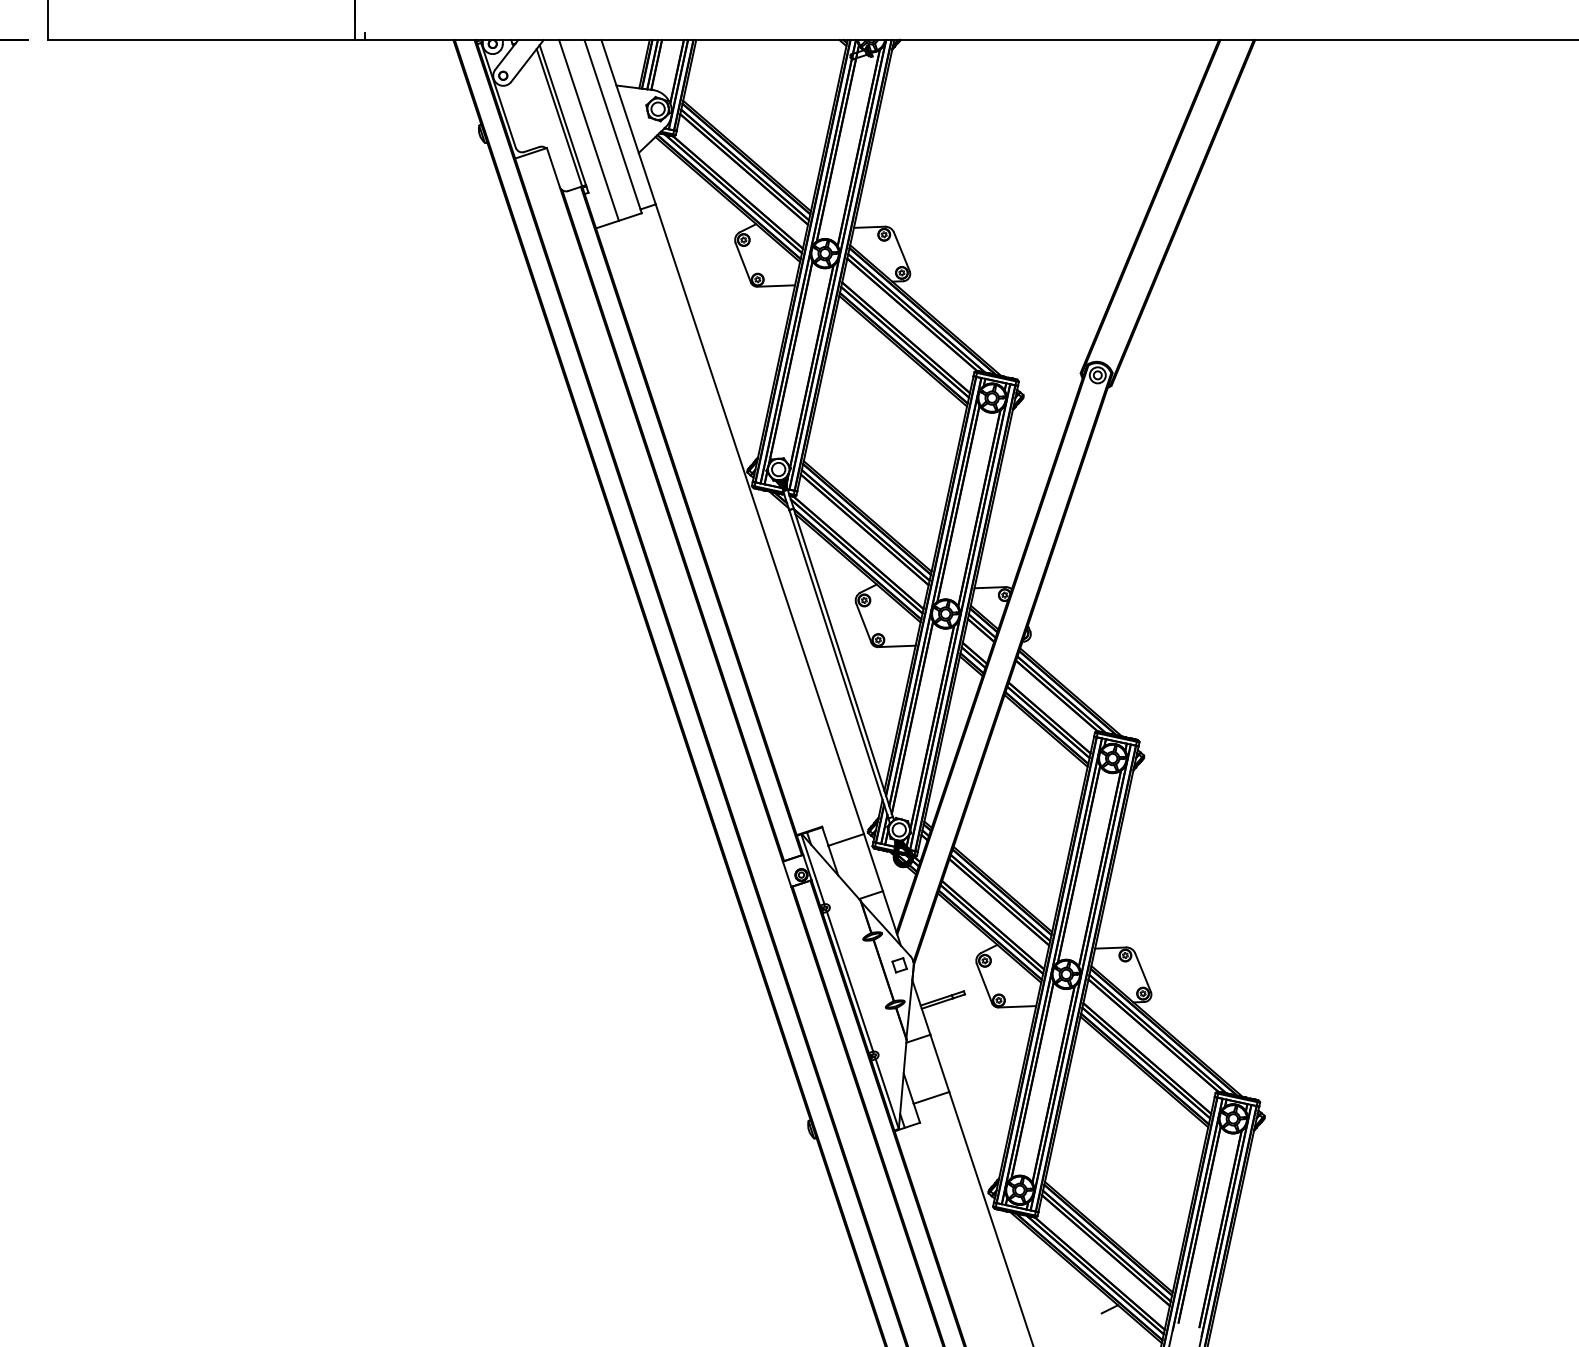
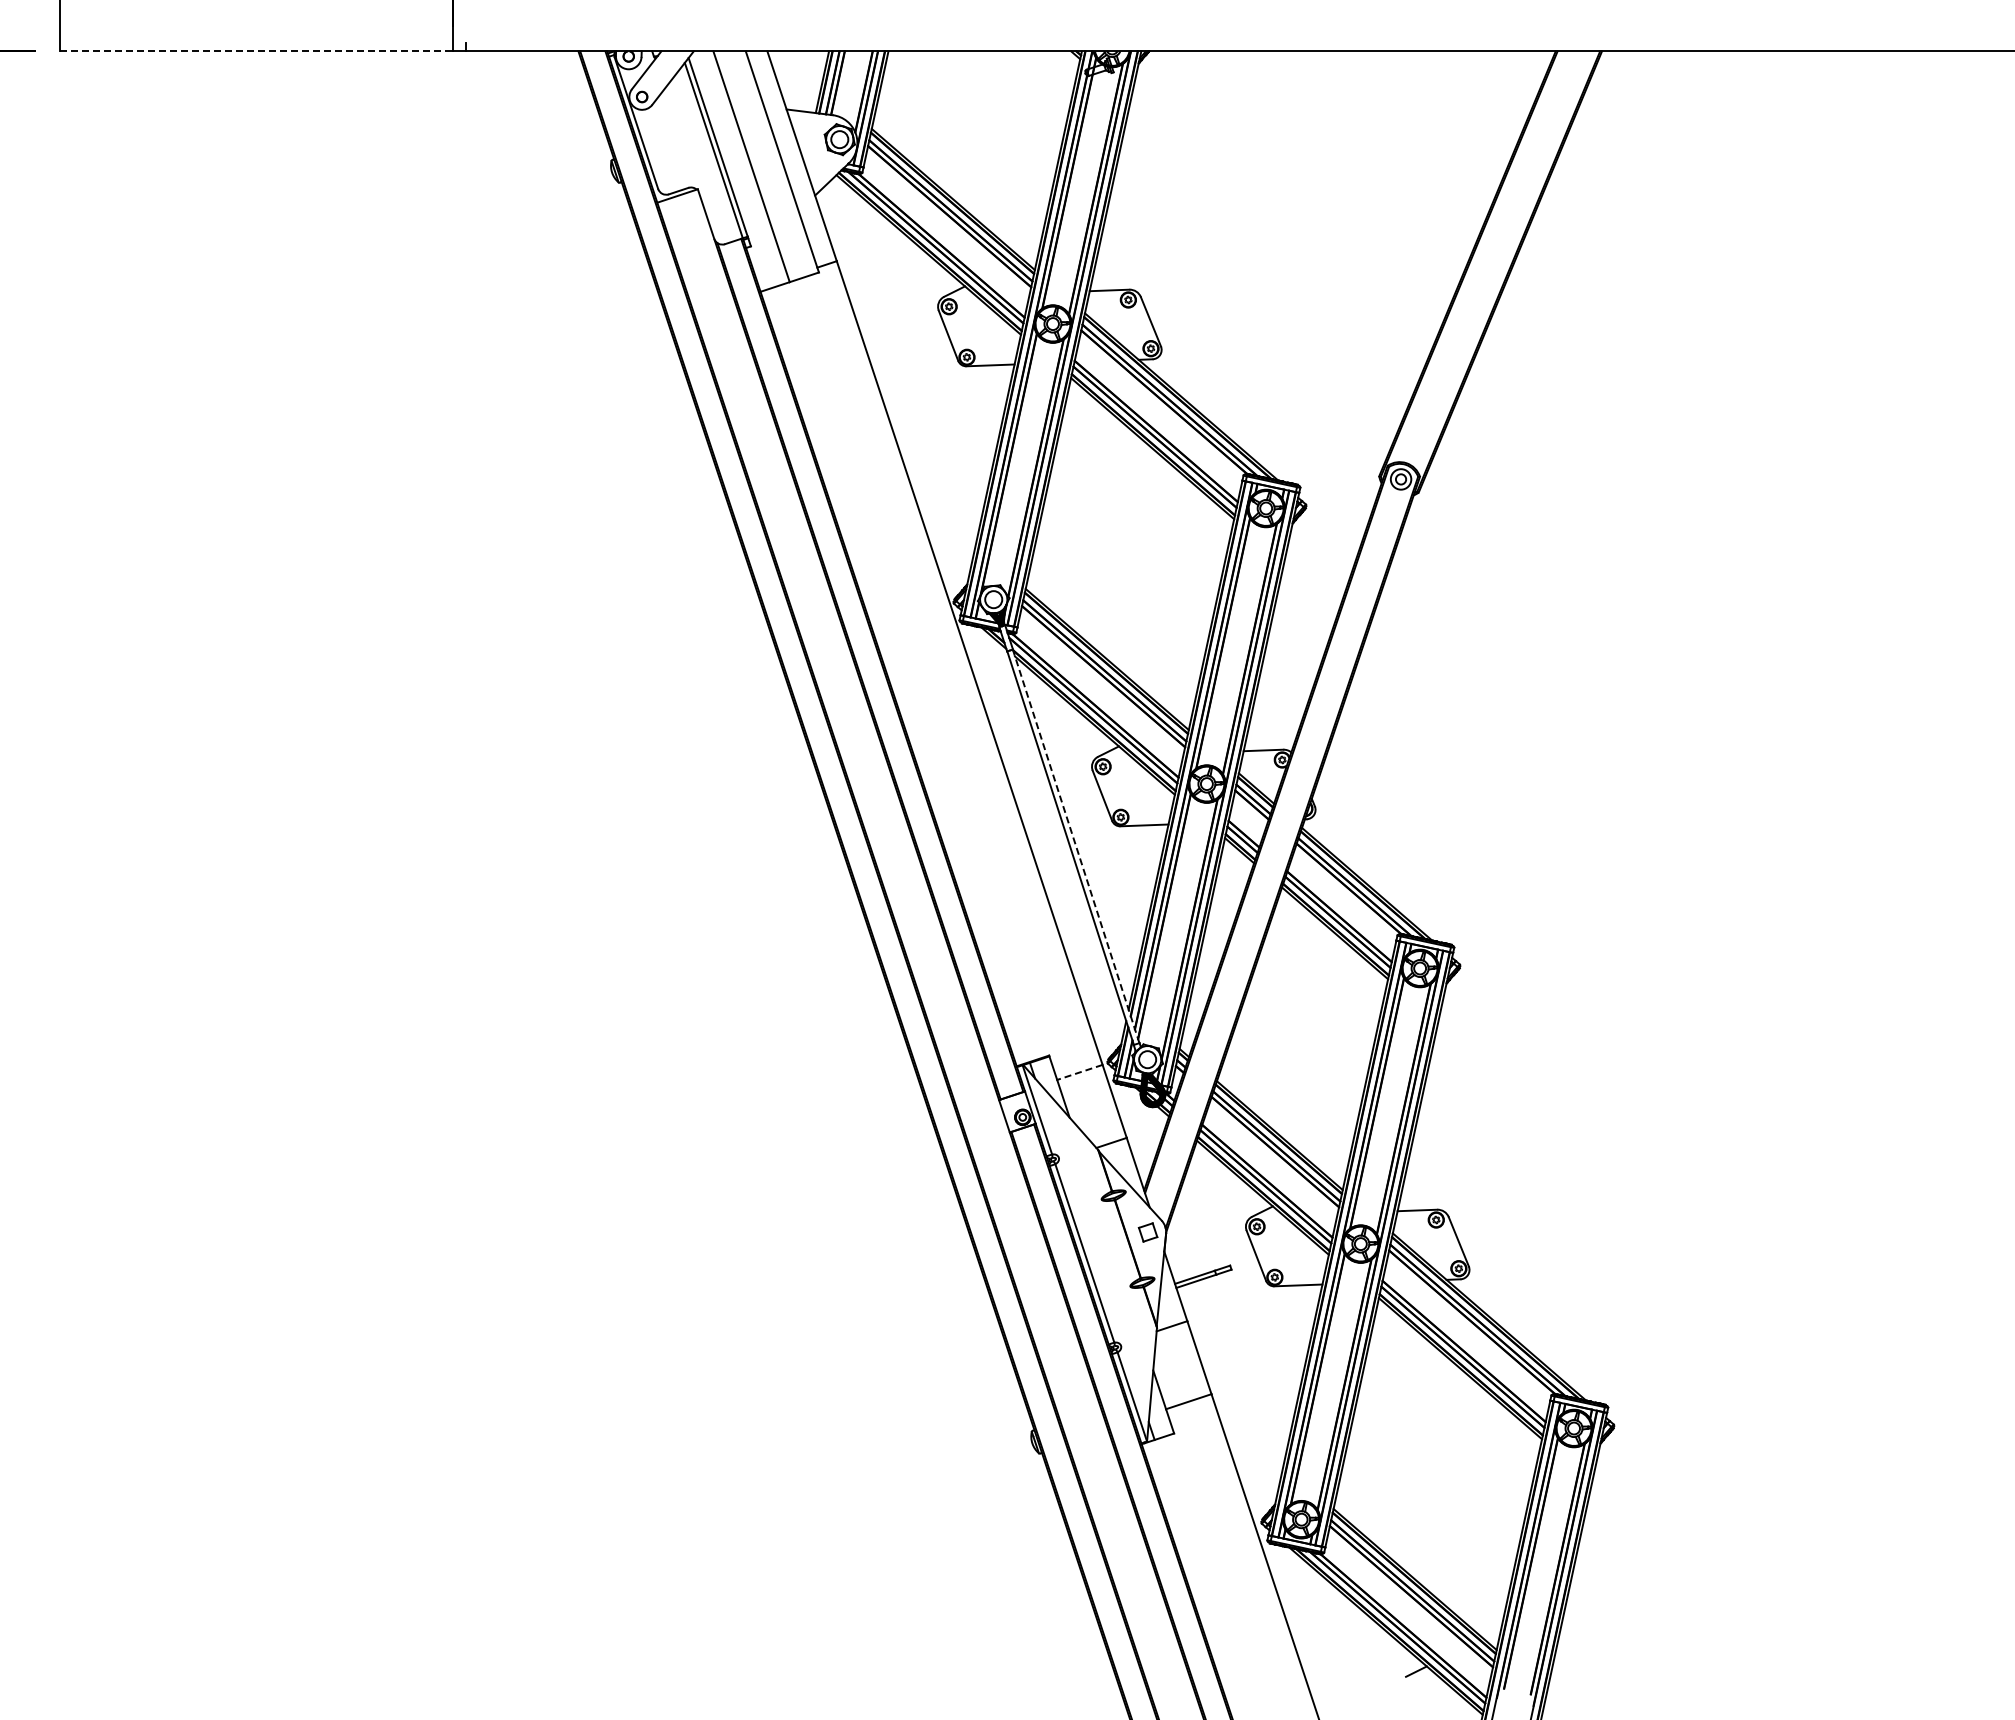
line: (201, 40) -> (257, 51), solid -> dashed
line: (843, 662) -> (1076, 846), solid -> dashed
line: (845, 839) -> (1079, 1072), solid -> dashed

